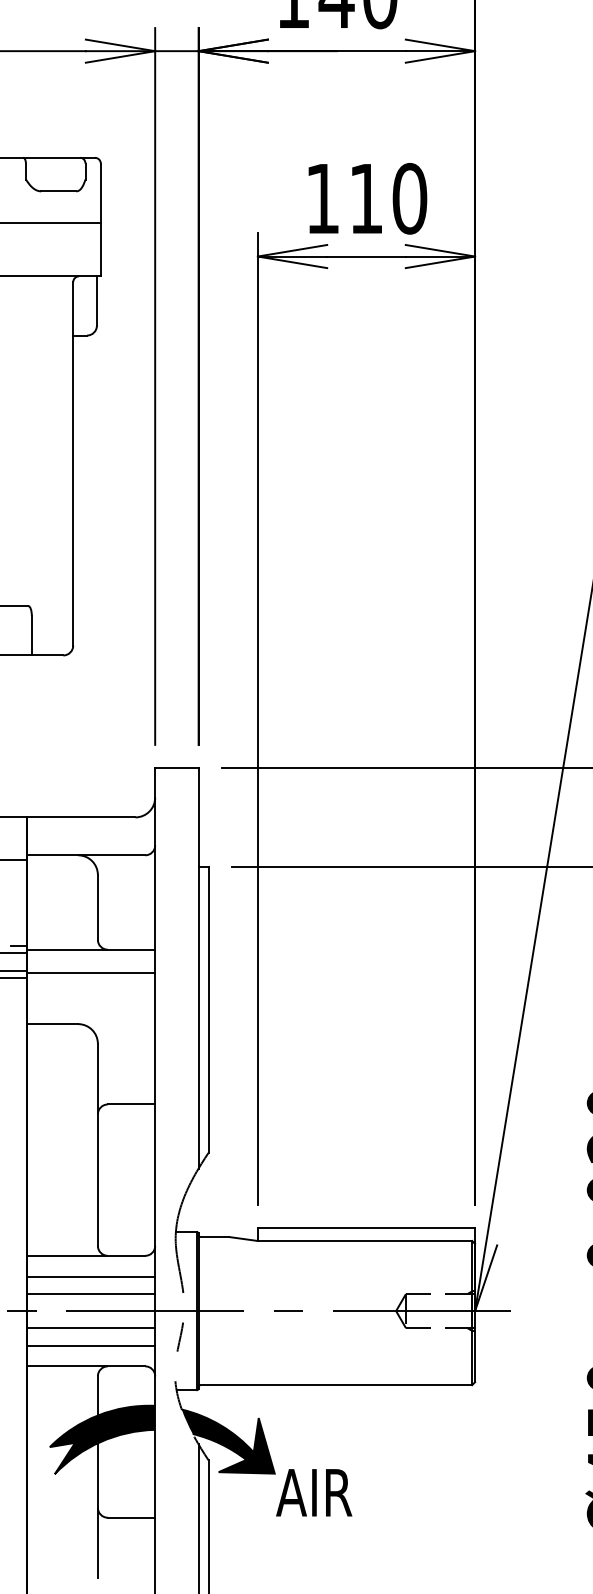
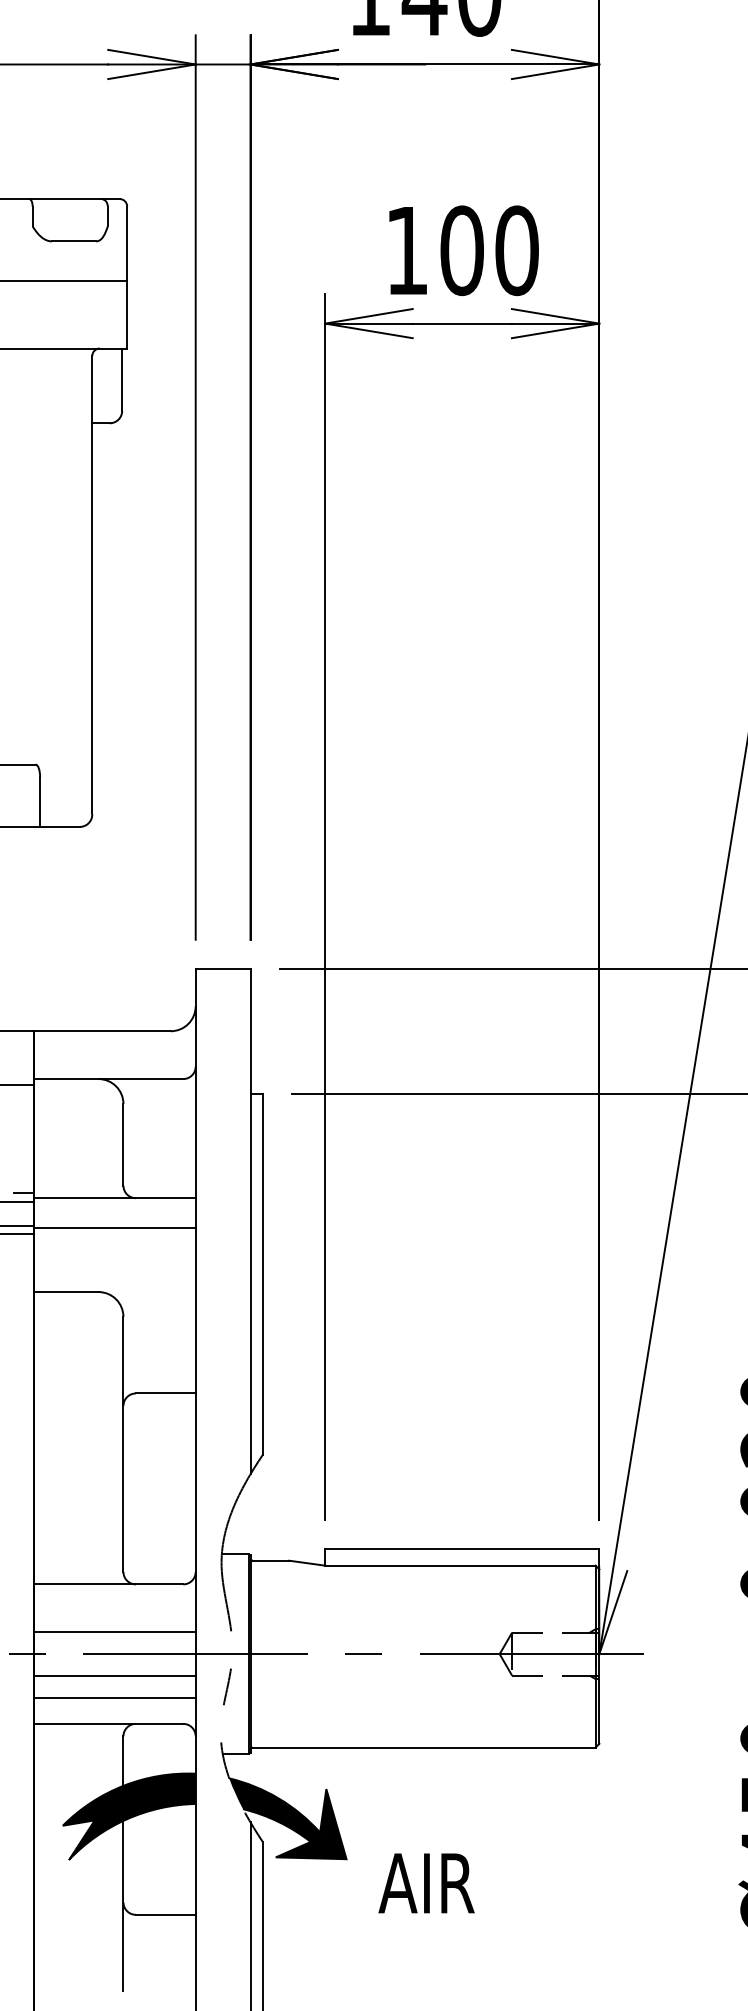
text: (366, 198) -> (462, 250), 110 -> 100
line: (90, 1276) -> (114, 1610), removed
text: (314, 1492) -> (426, 1883), moved

